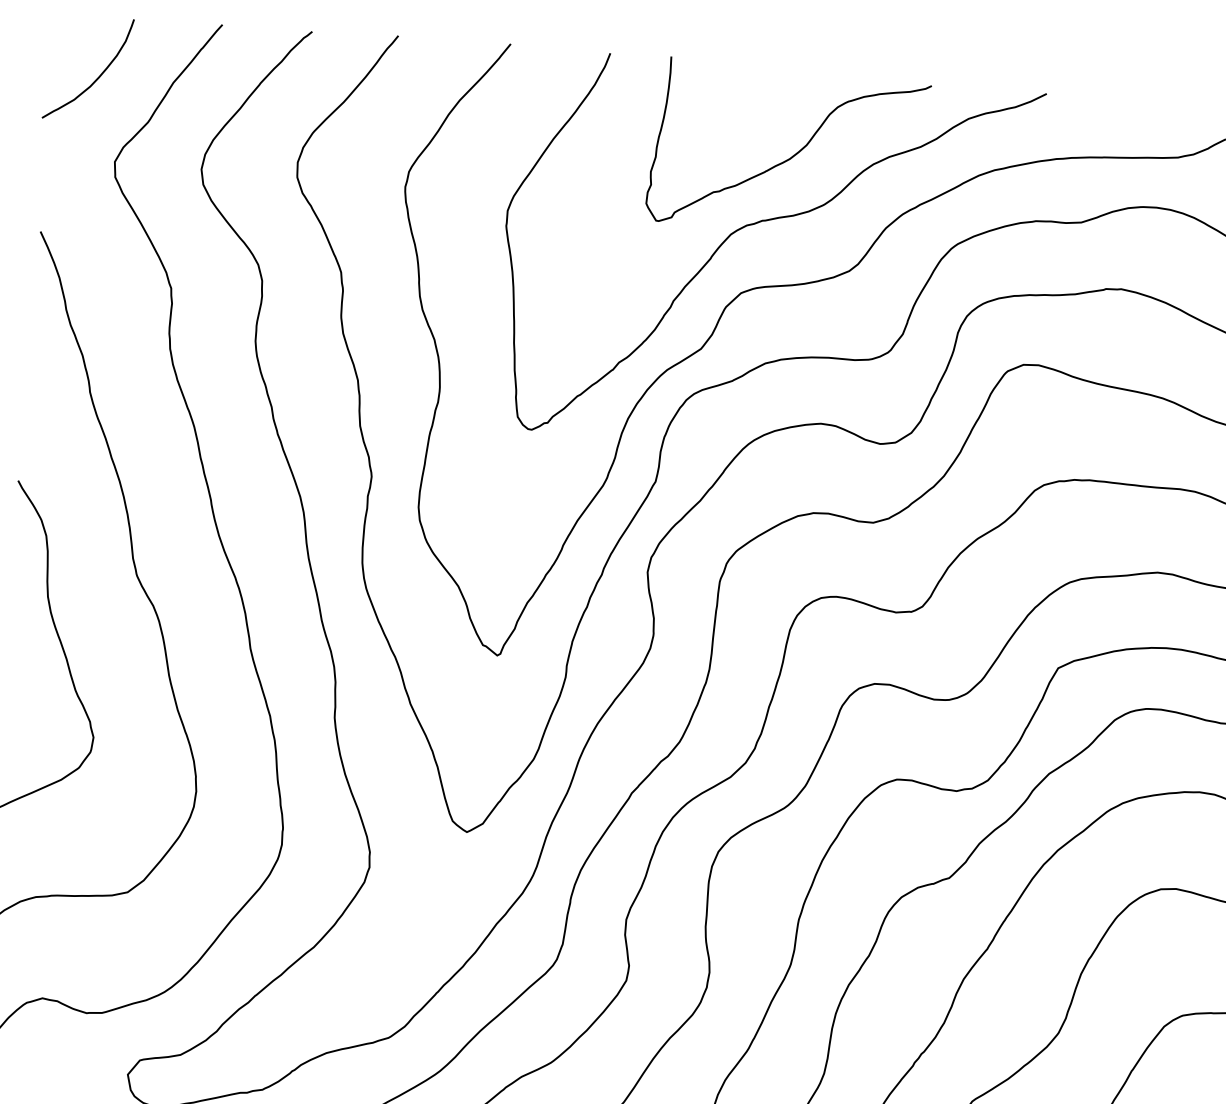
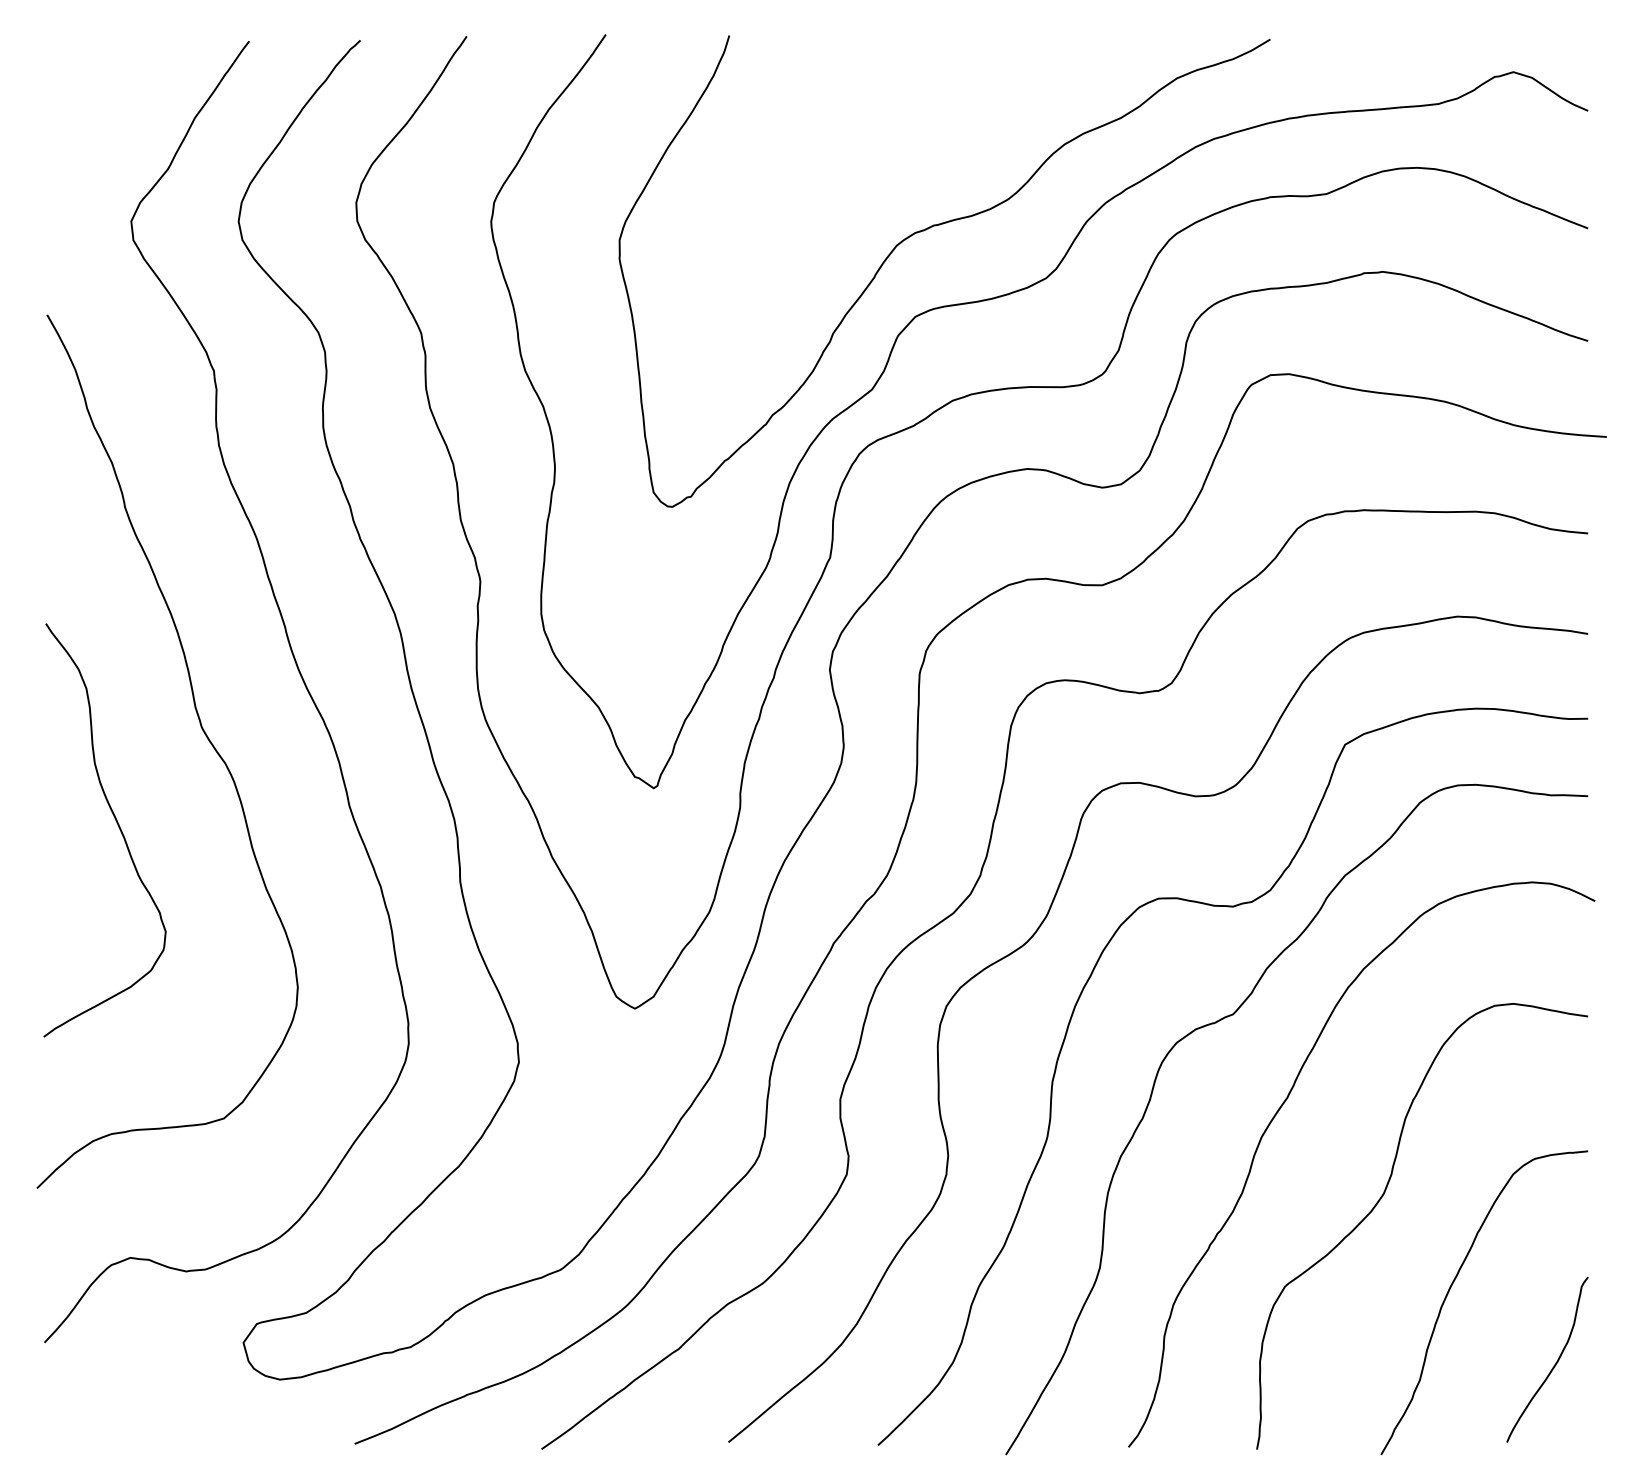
curve: (98, 76) -> (102, 117), removed
curve: (793, 155) -> (965, 141), removed

